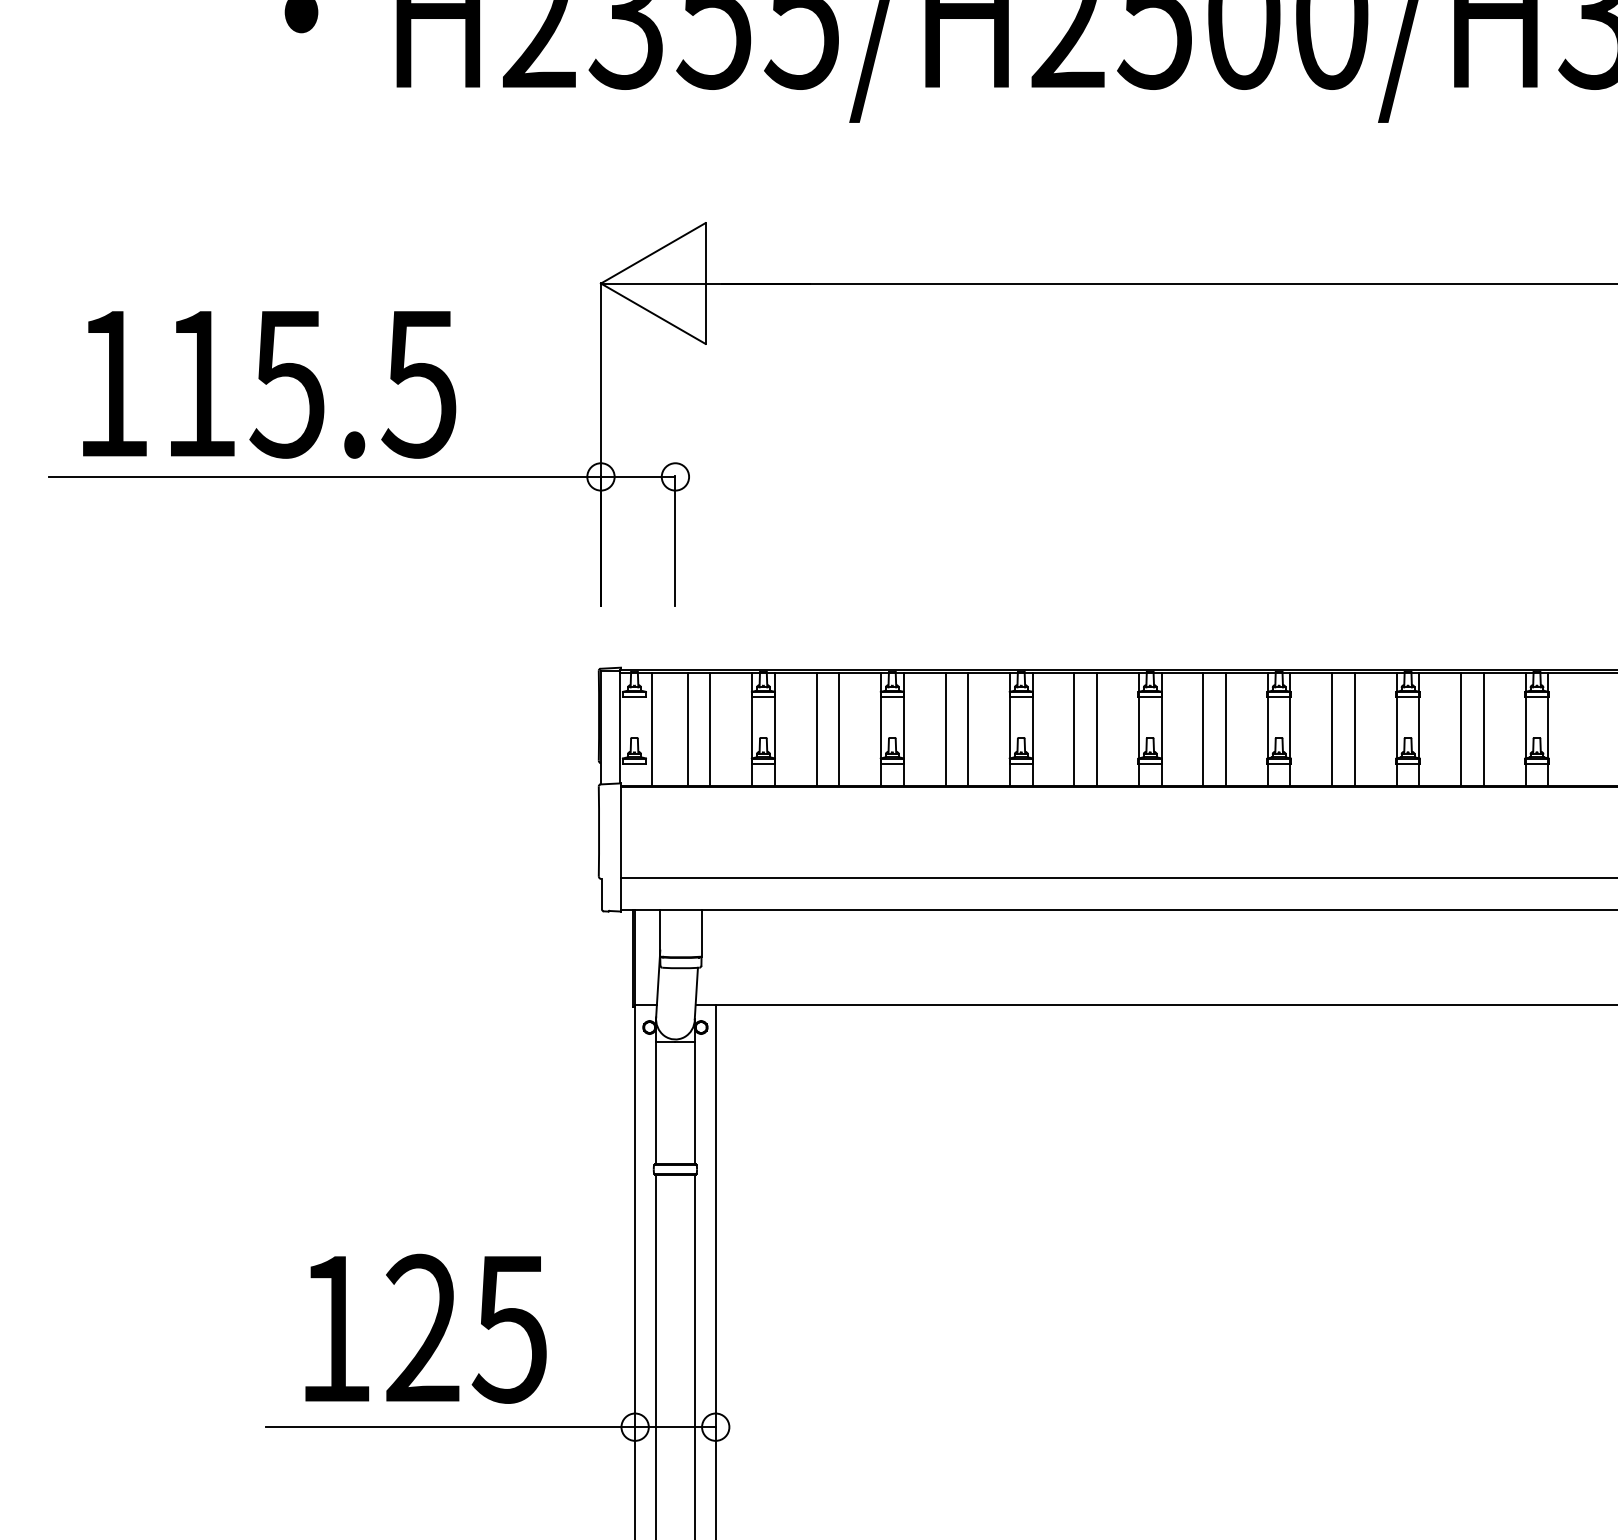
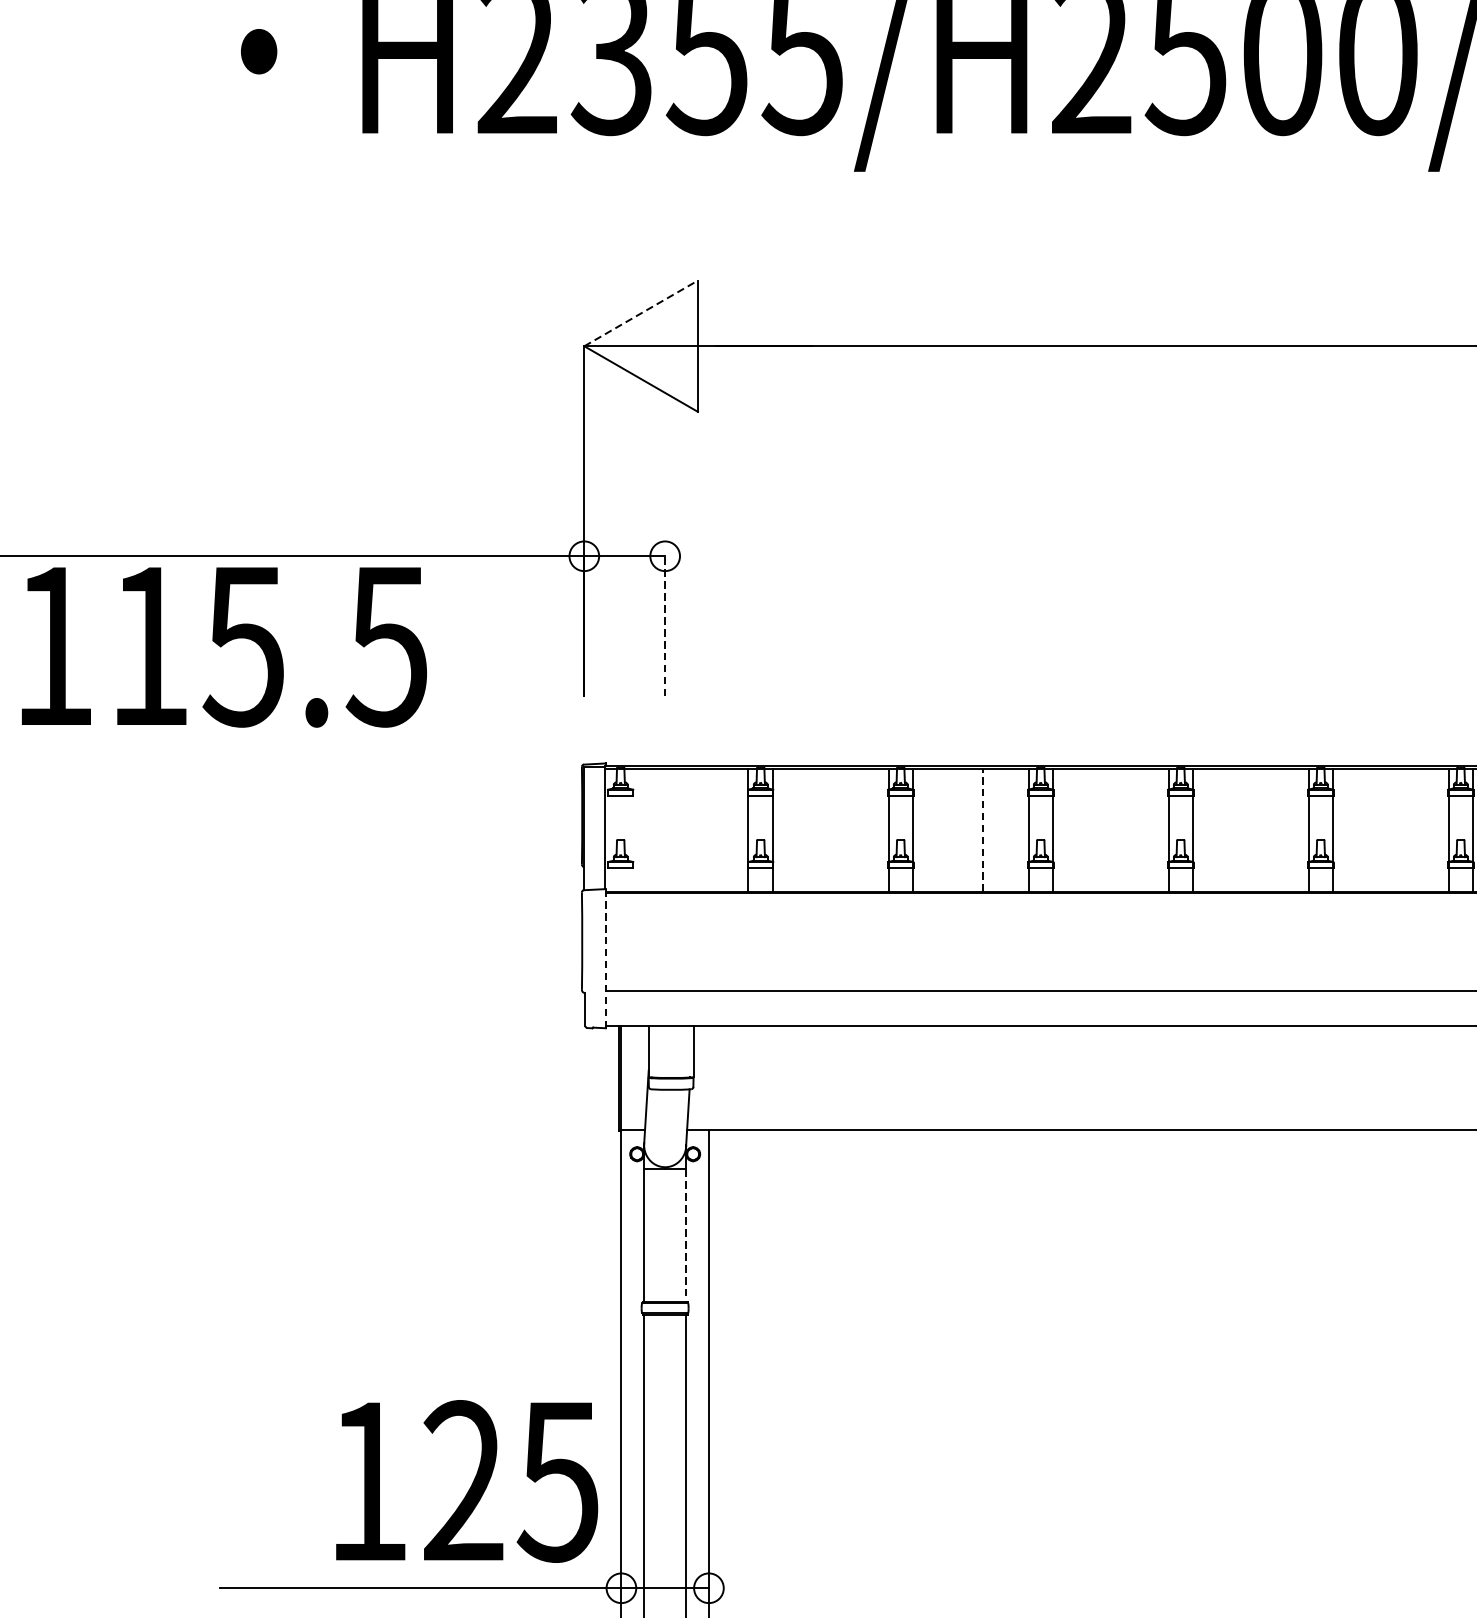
line: (653, 253) -> (641, 313), solid -> dashed
text: (269, 384) -> (224, 647), moved
line: (675, 541) -> (665, 626), solid -> dashed
line: (651, 729) -> (639, 830), removed
line: (687, 729) -> (678, 830), removed
line: (710, 729) -> (703, 830), removed
line: (816, 729) -> (818, 830), removed
line: (839, 729) -> (843, 830), removed
line: (945, 729) -> (958, 830), removed
line: (968, 729) -> (983, 830), solid -> dashed
line: (1074, 729) -> (1098, 830), removed
line: (1097, 729) -> (1123, 830), removed
line: (1203, 729) -> (1238, 830), removed
line: (1225, 729) -> (1262, 830), removed
line: (1332, 729) -> (1378, 830), removed
line: (1354, 729) -> (1402, 830), removed
line: (620, 847) -> (605, 958), solid -> dashed
line: (694, 1103) -> (685, 1236), solid -> dashed
text: (425, 1328) -> (466, 1481), moved

